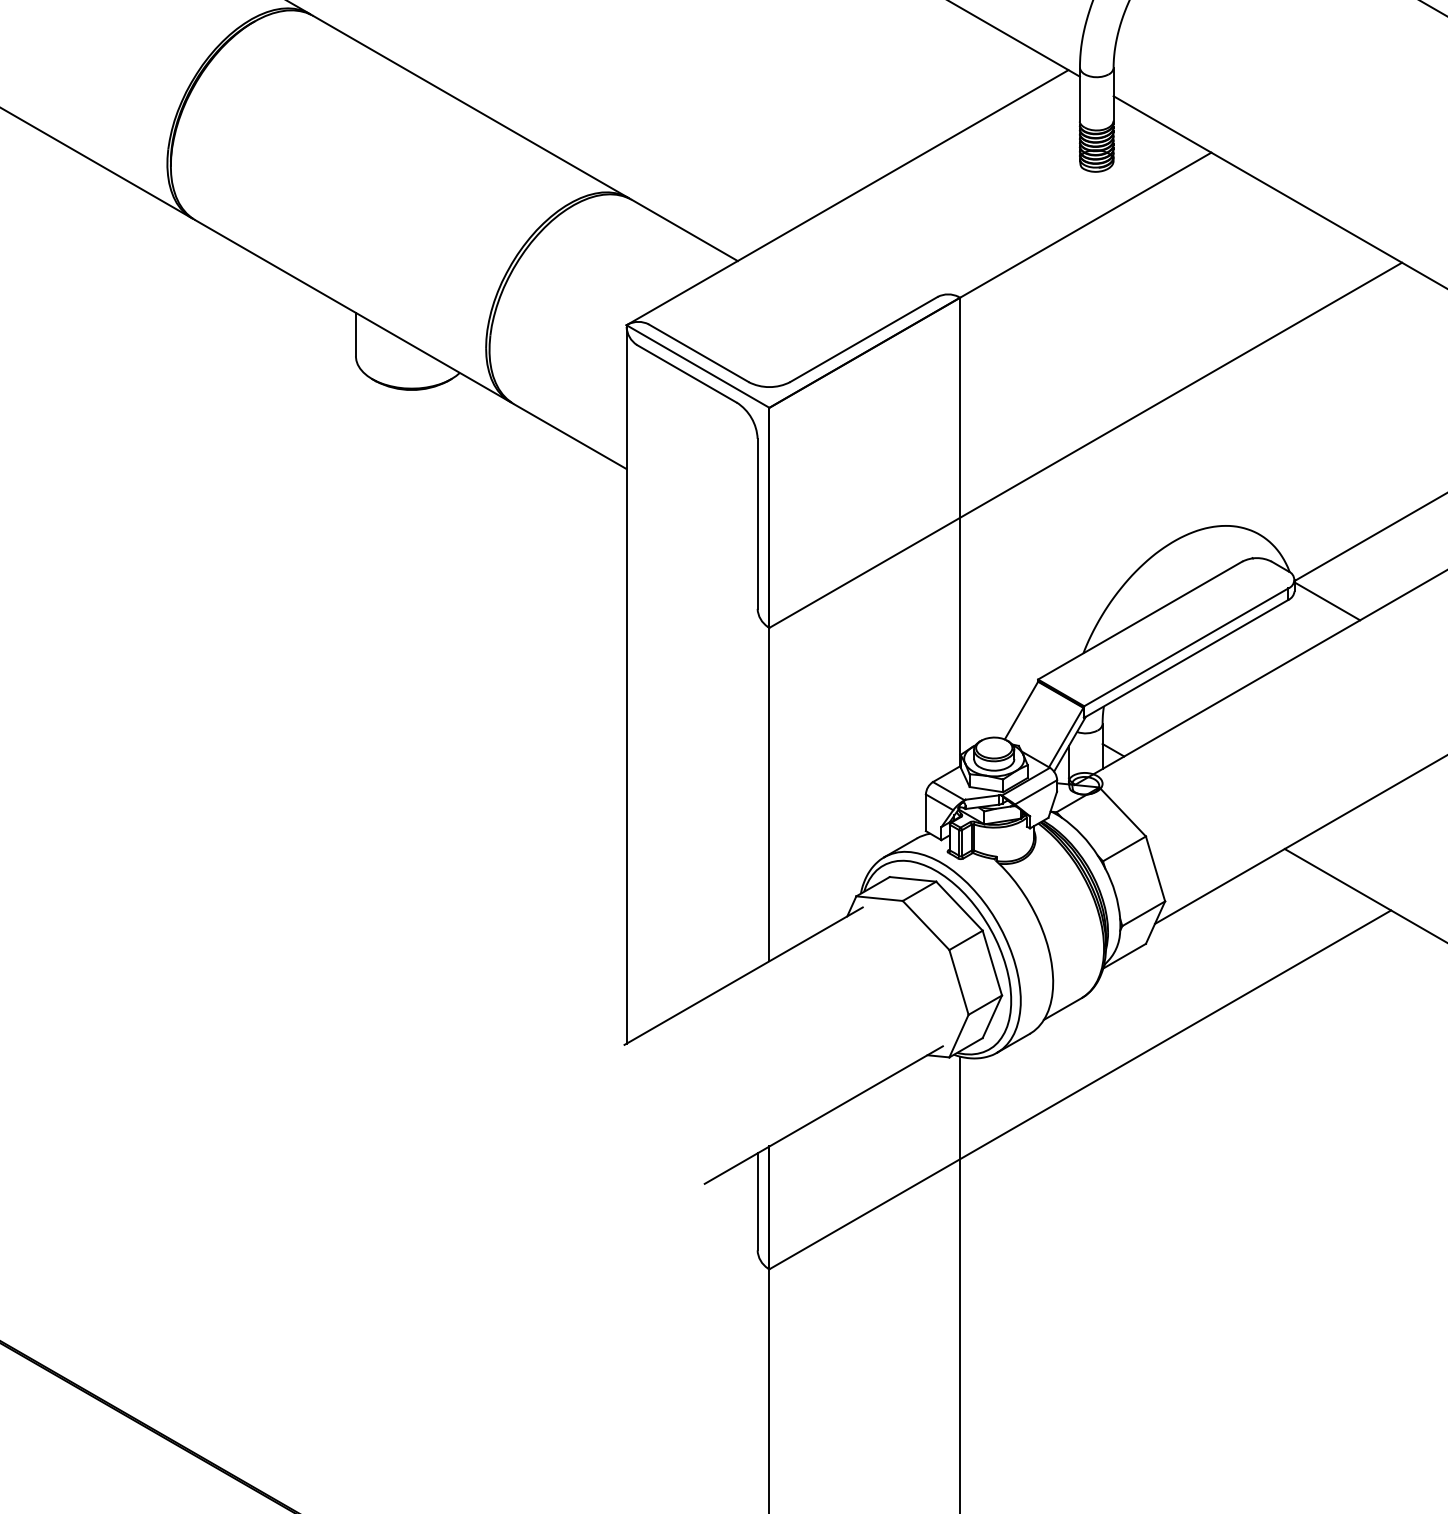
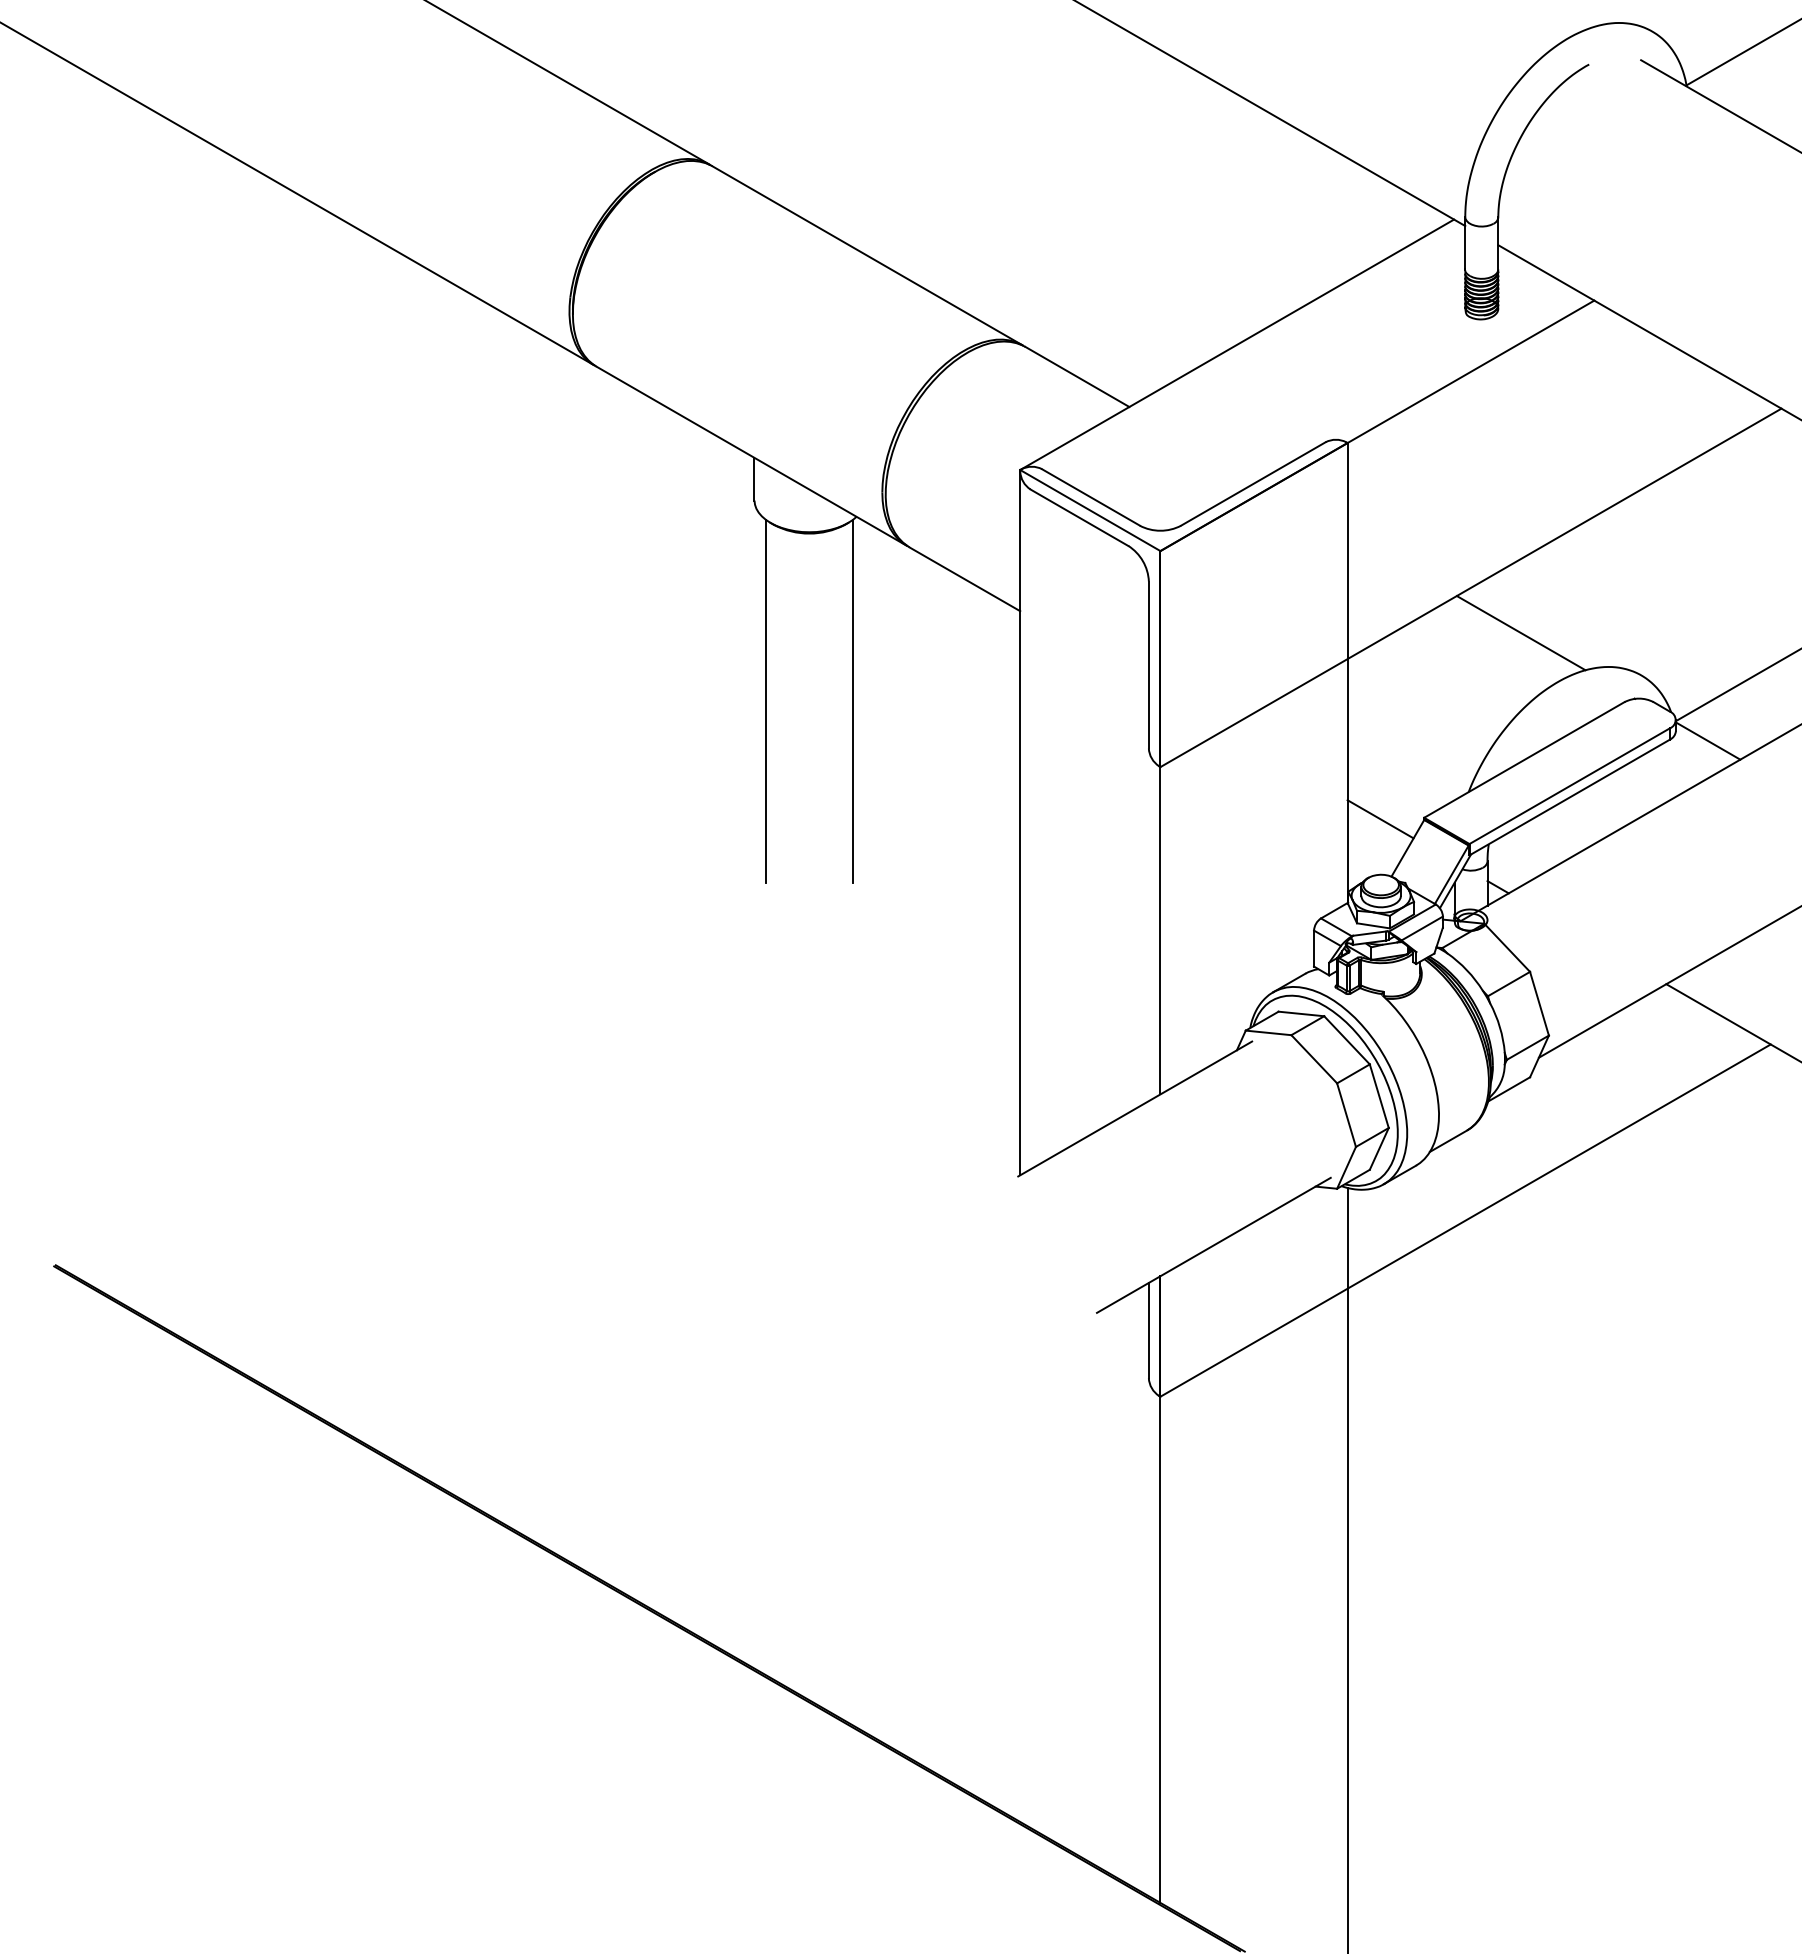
line: (1136, 491) -> (1520, 633), added
line: (367, 560) -> (765, 700), added
line: (456, 560) -> (853, 700), added
line: (993, 681) -> (1380, 819), added

